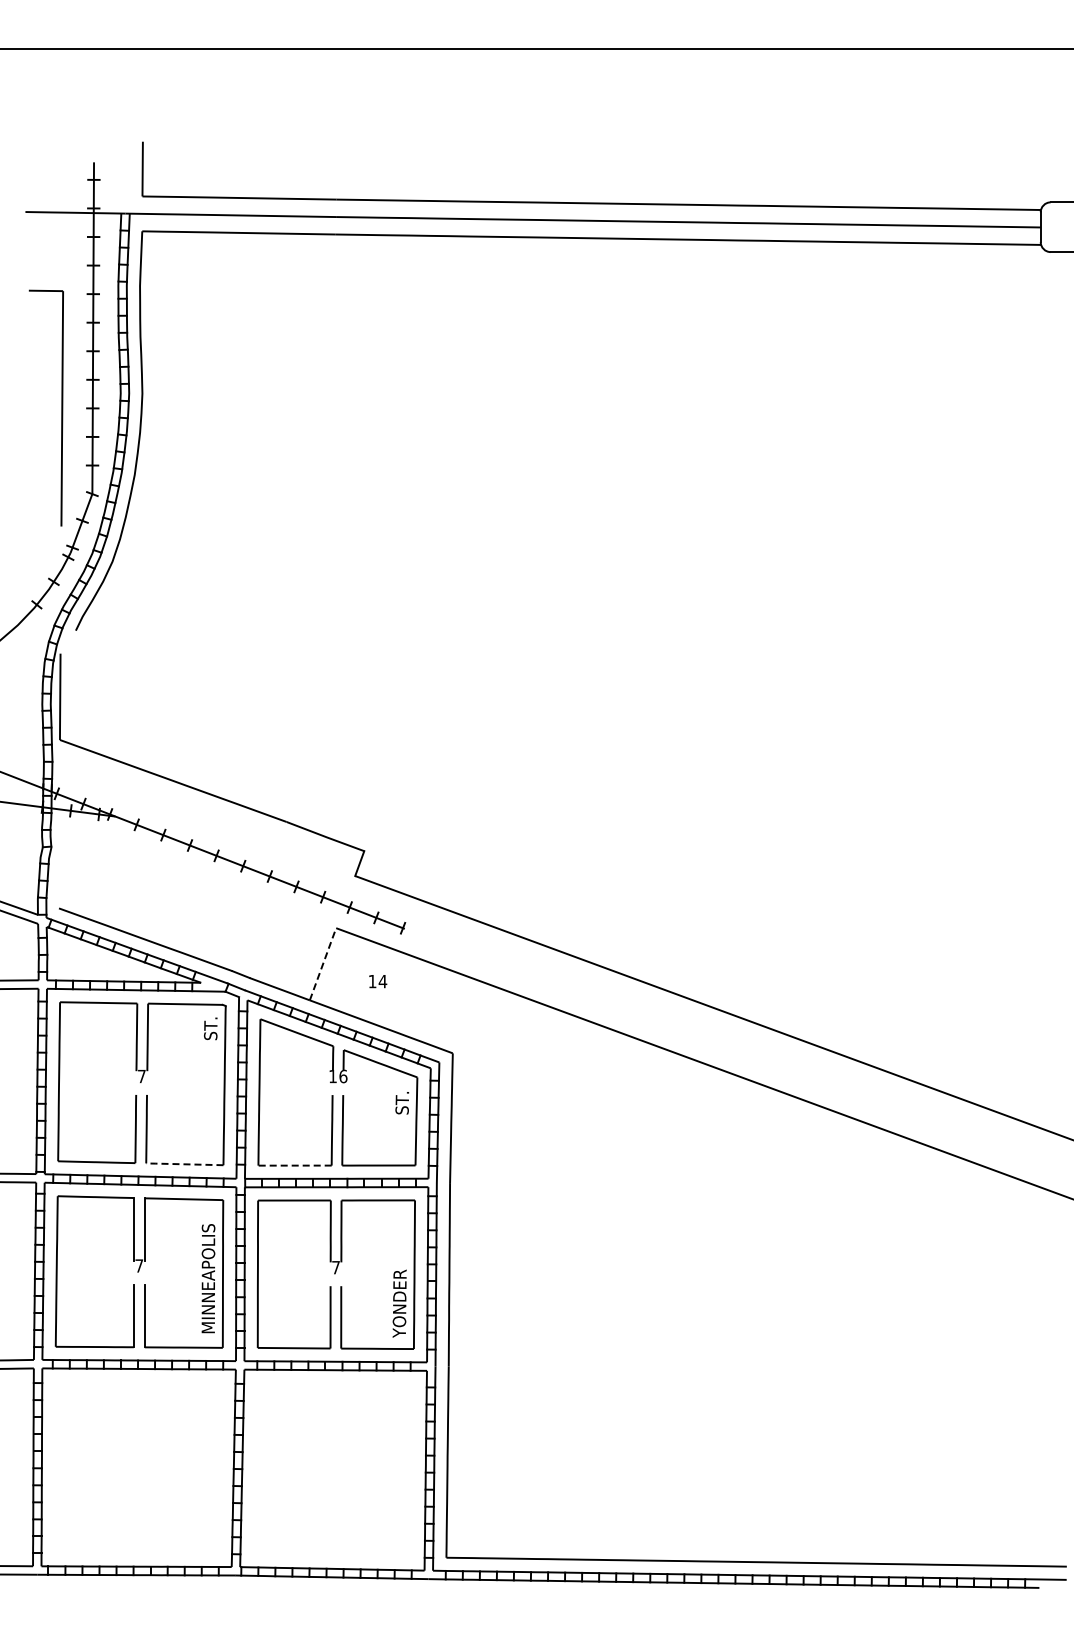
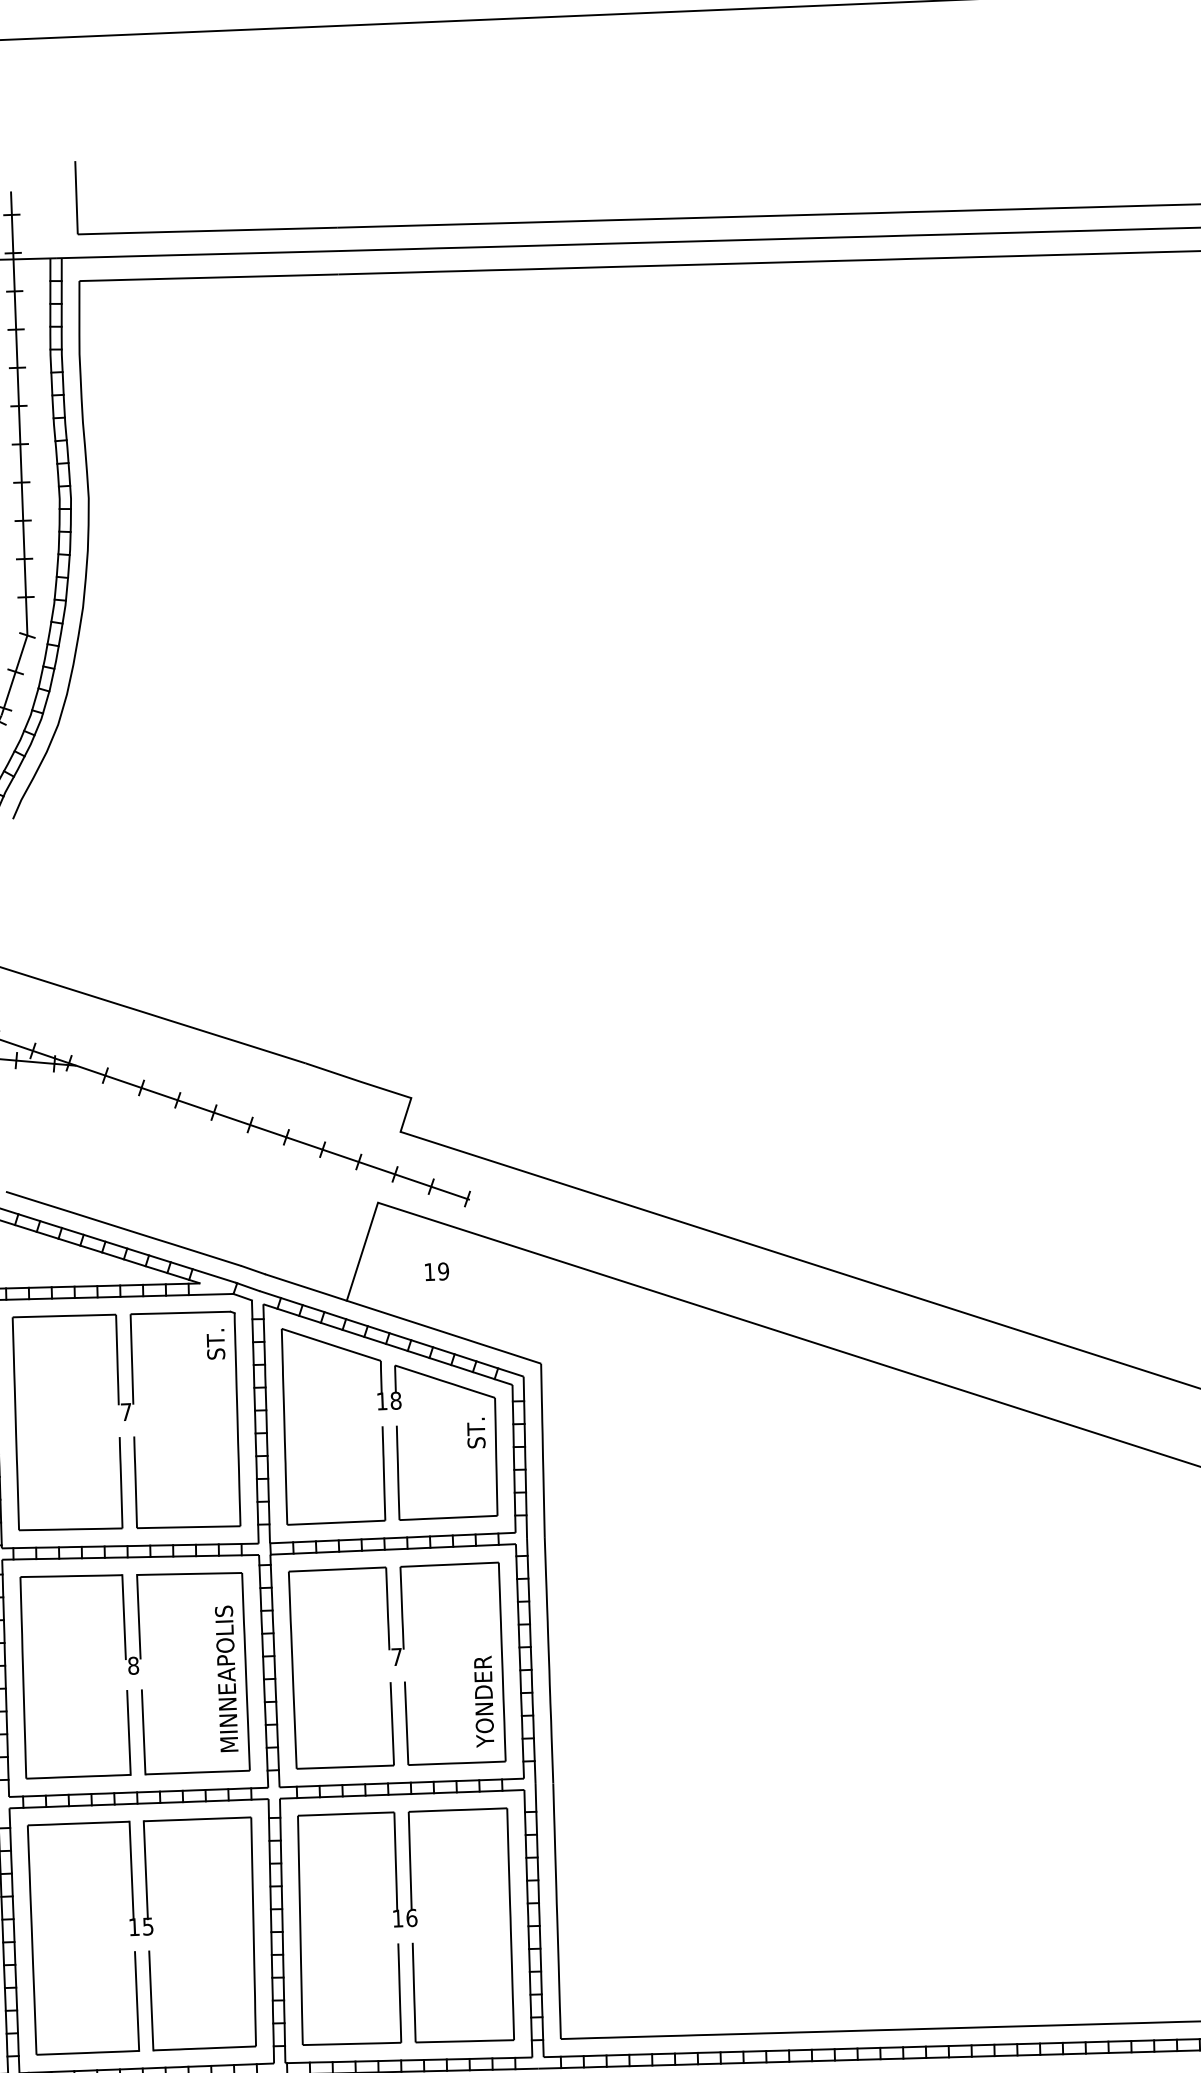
line: (323, 963) -> (363, 1250), dashed -> solid
text: (382, 981) -> (443, 1271), 14 -> 19
text: (343, 1076) -> (396, 1400), 16 -> 18
line: (182, 1164) -> (185, 1527), dashed -> solid
line: (295, 1165) -> (336, 1522), dashed -> solid
text: (139, 1265) -> (133, 1665), 7 -> 8
part: (138, 1467) -> (143, 1935), added
part: (333, 1469) -> (404, 1927), added

